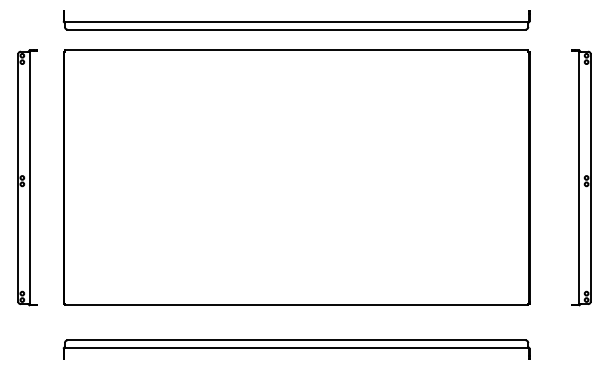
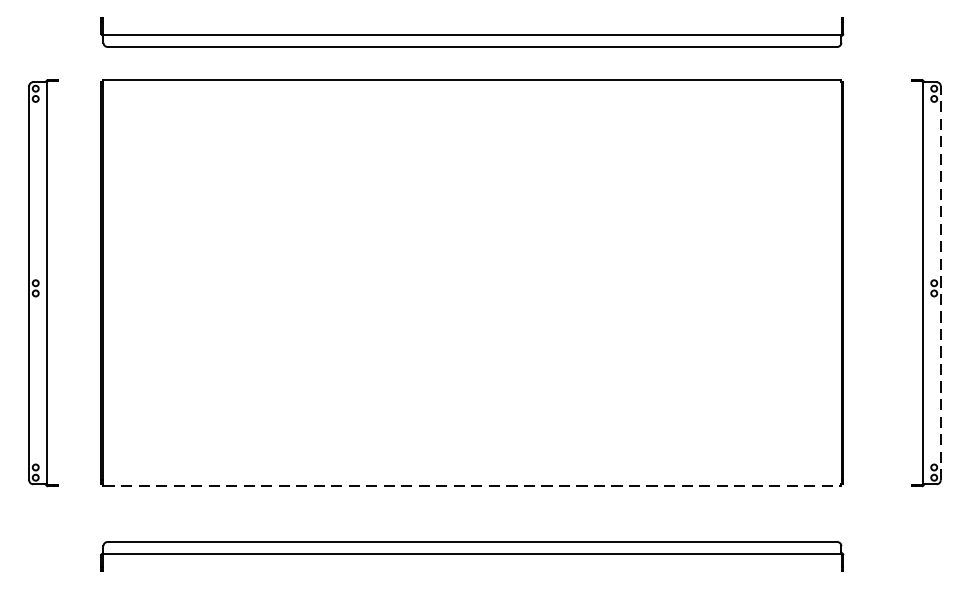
line: (590, 177) -> (940, 282), solid -> dashed
line: (296, 305) -> (472, 486), solid -> dashed

